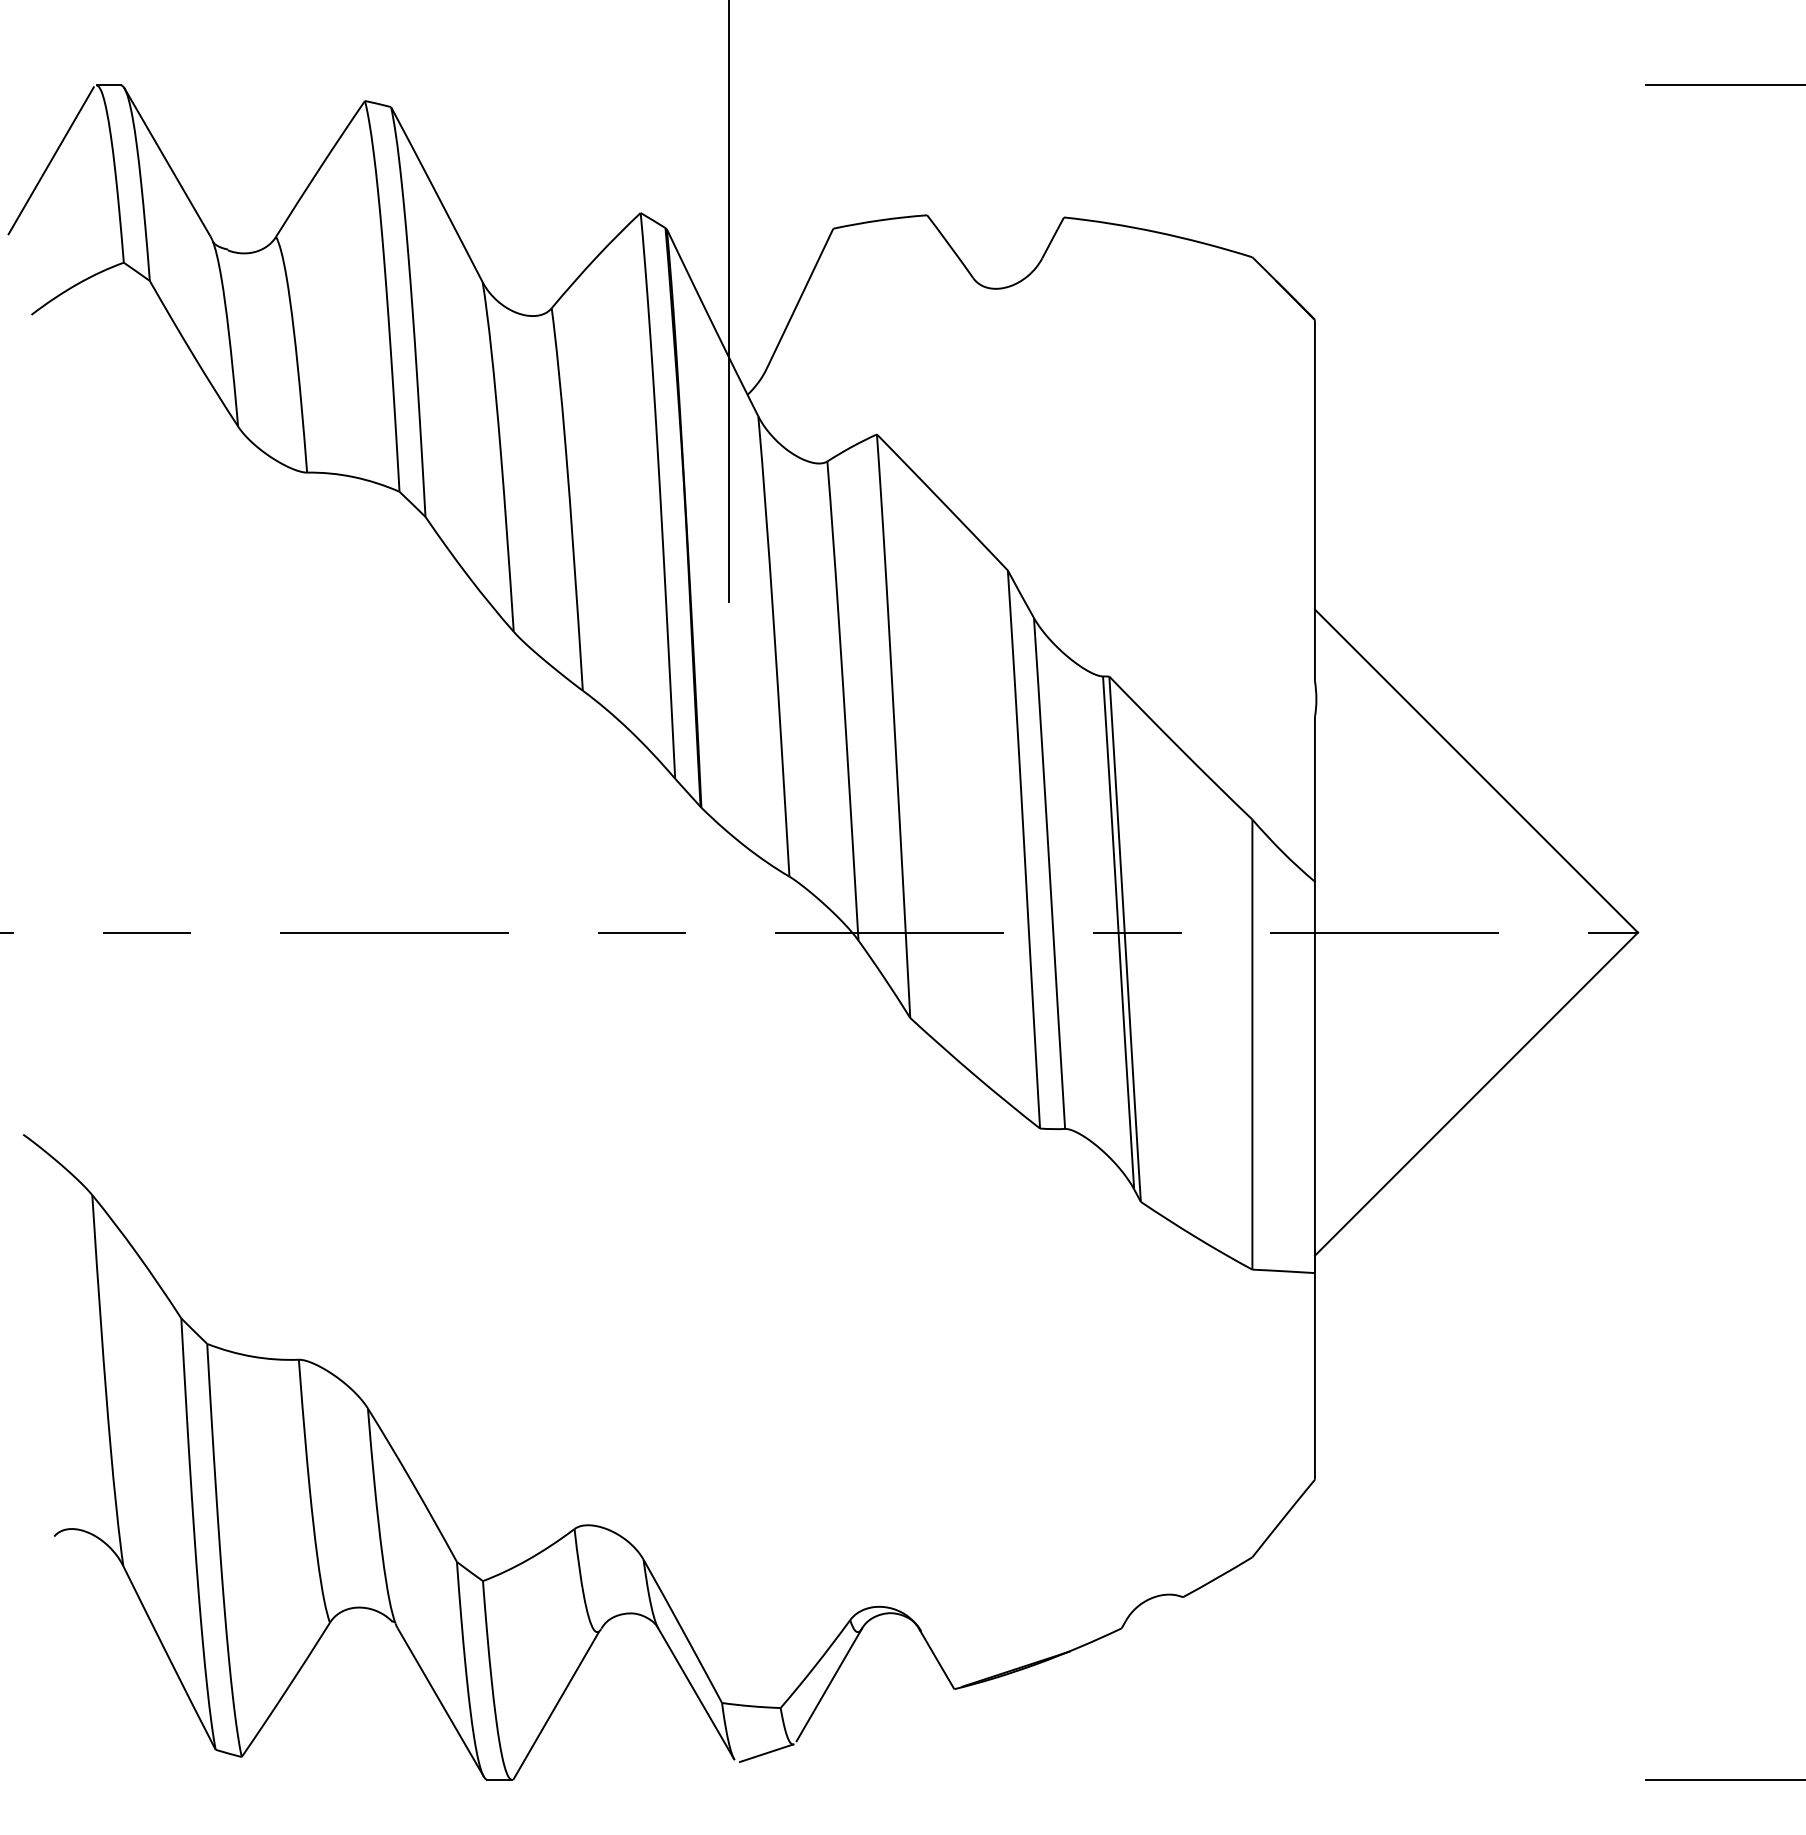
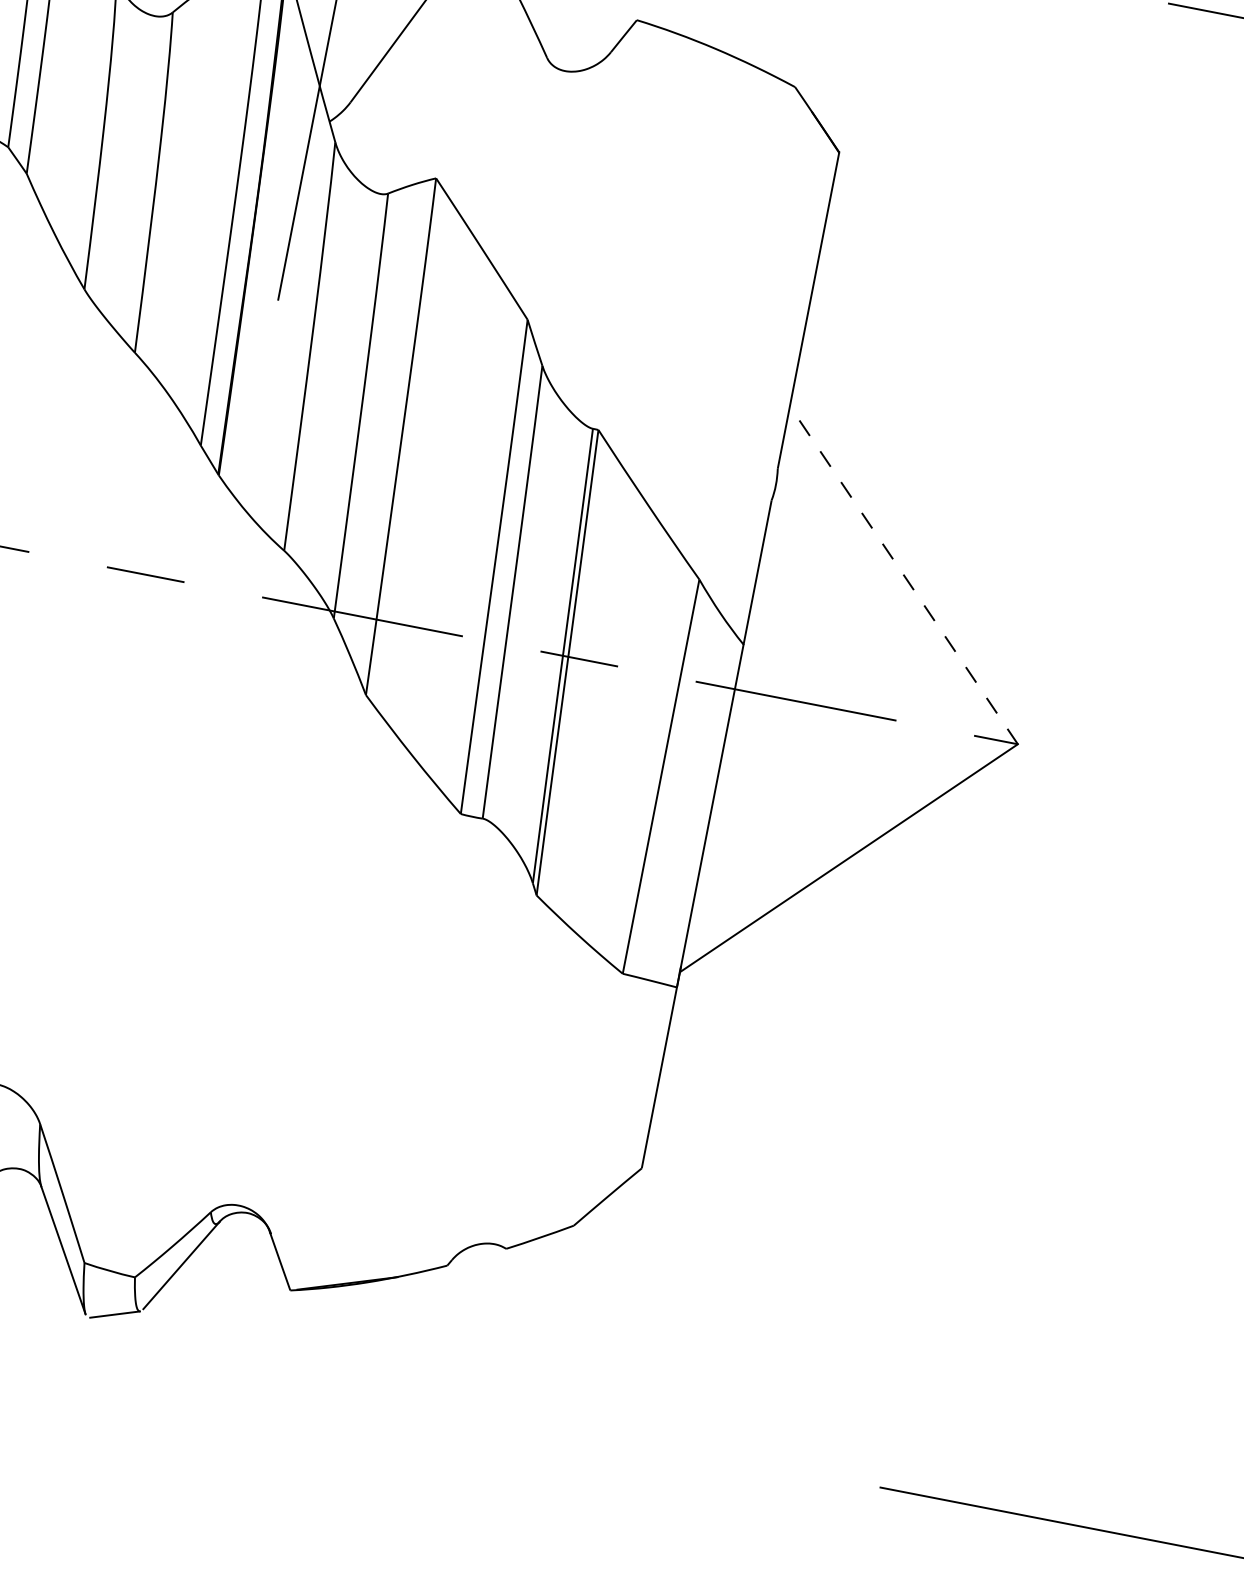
line: (1476, 770) -> (904, 574), solid -> dashed

